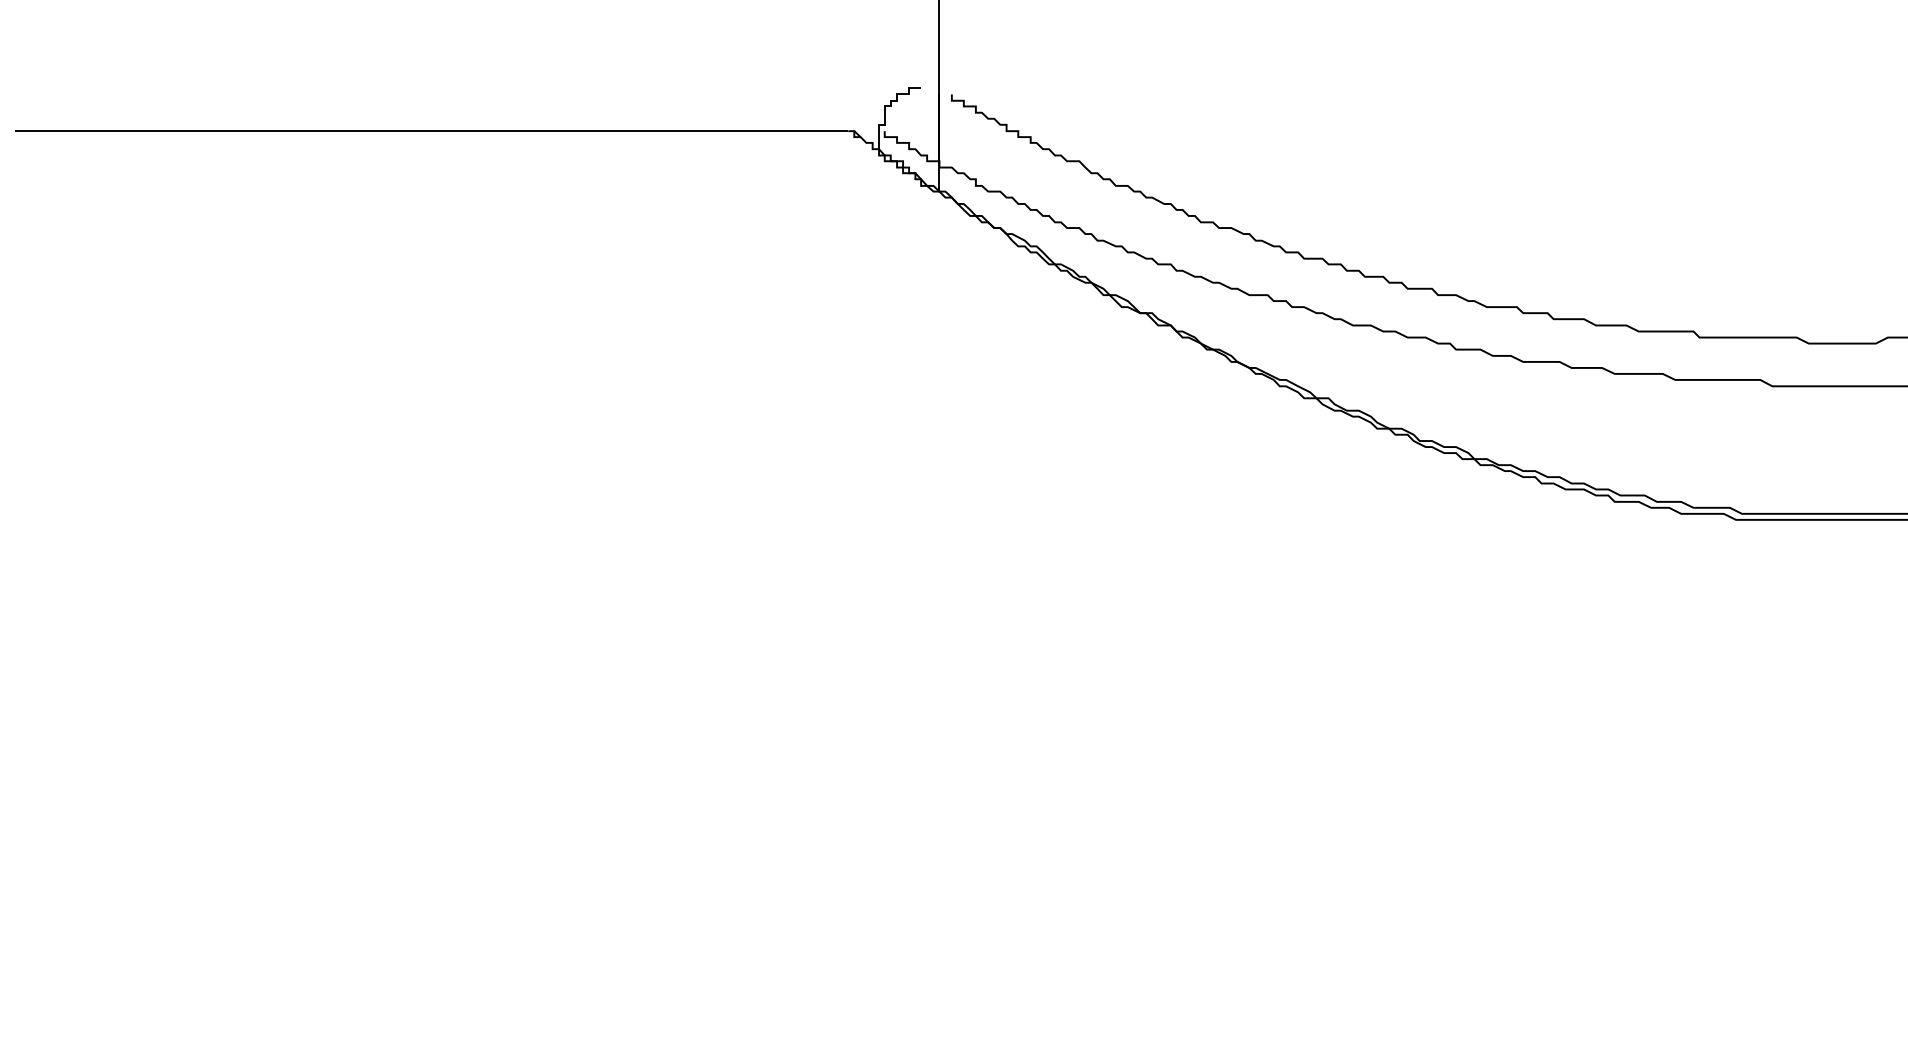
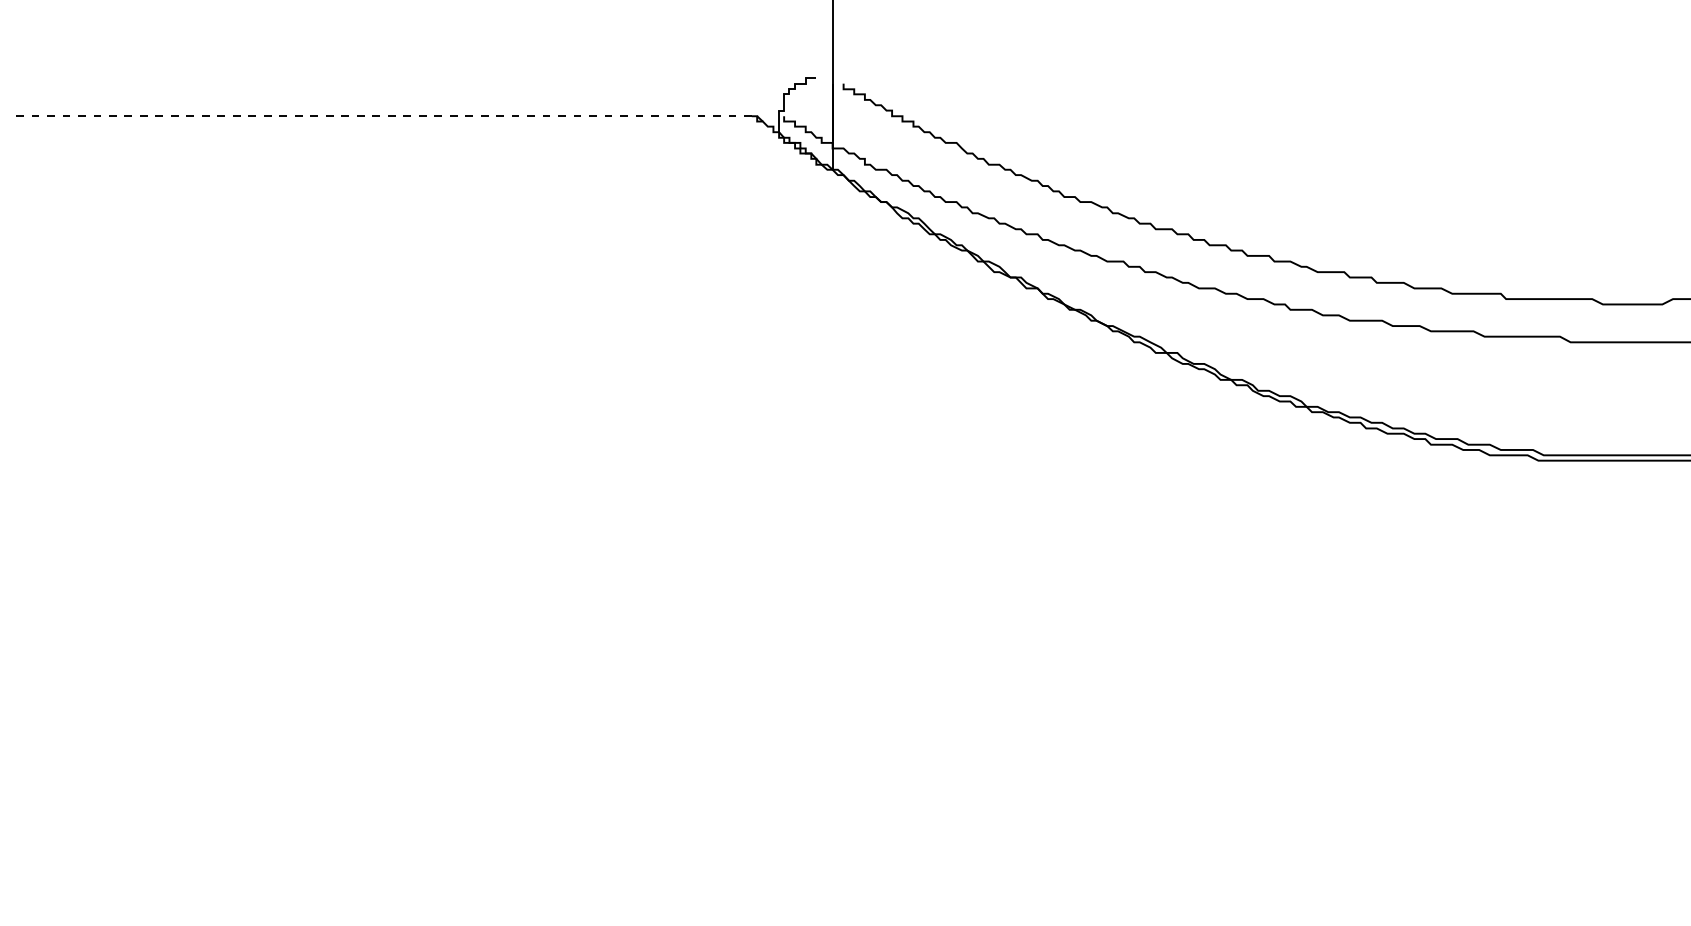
line: (431, 131) -> (382, 116), solid -> dashed

